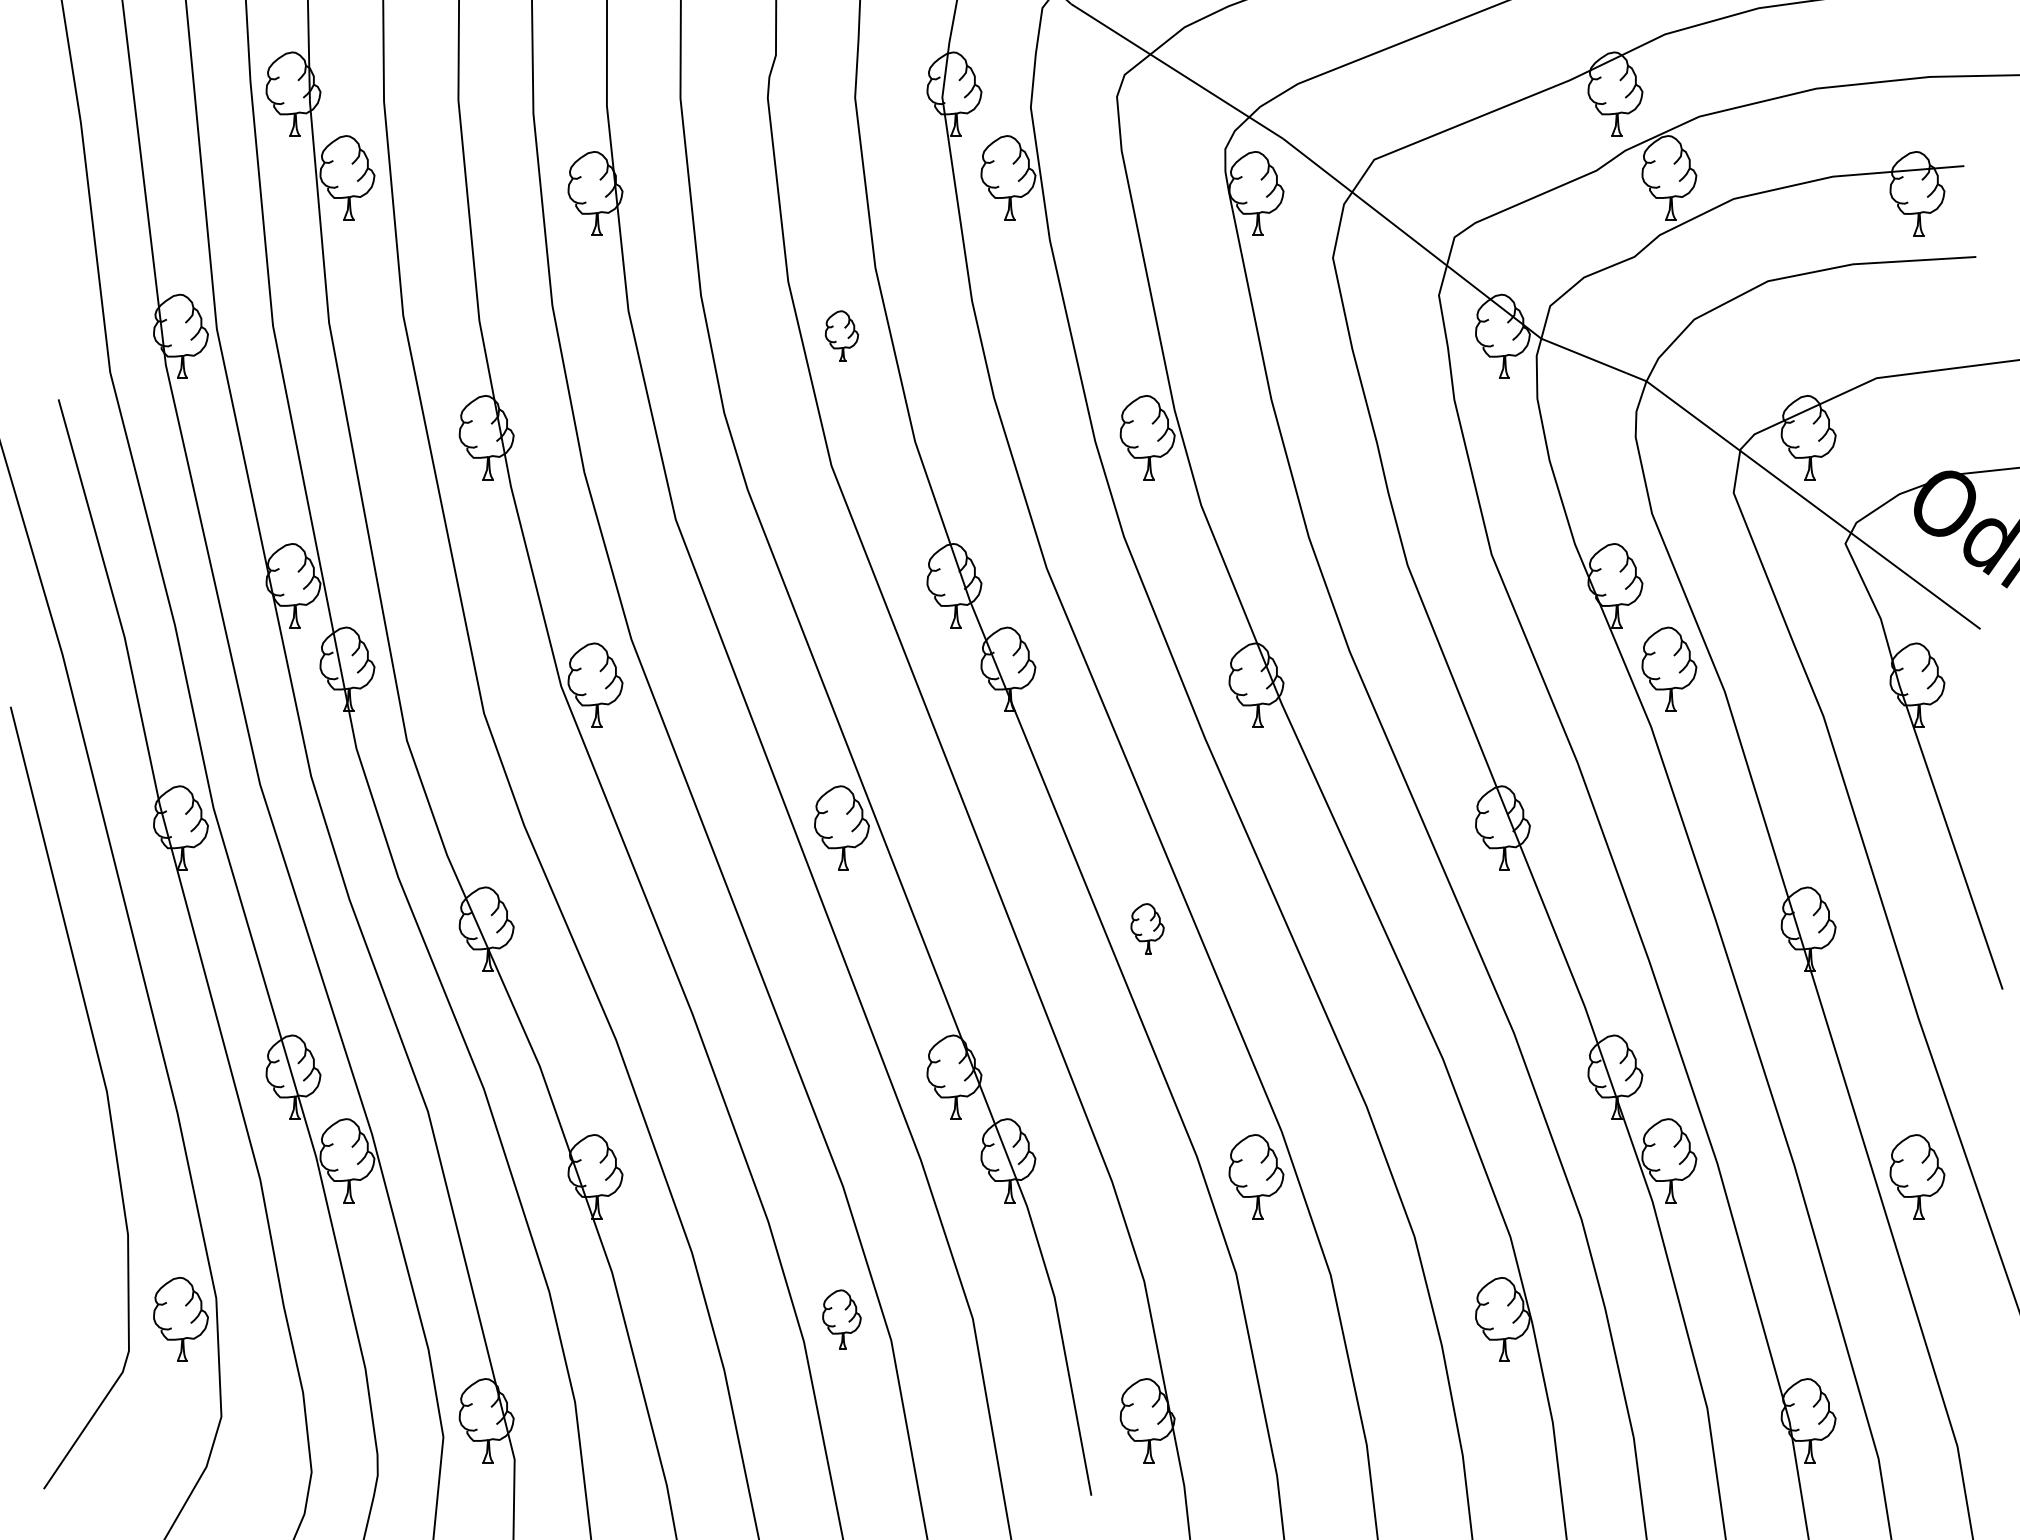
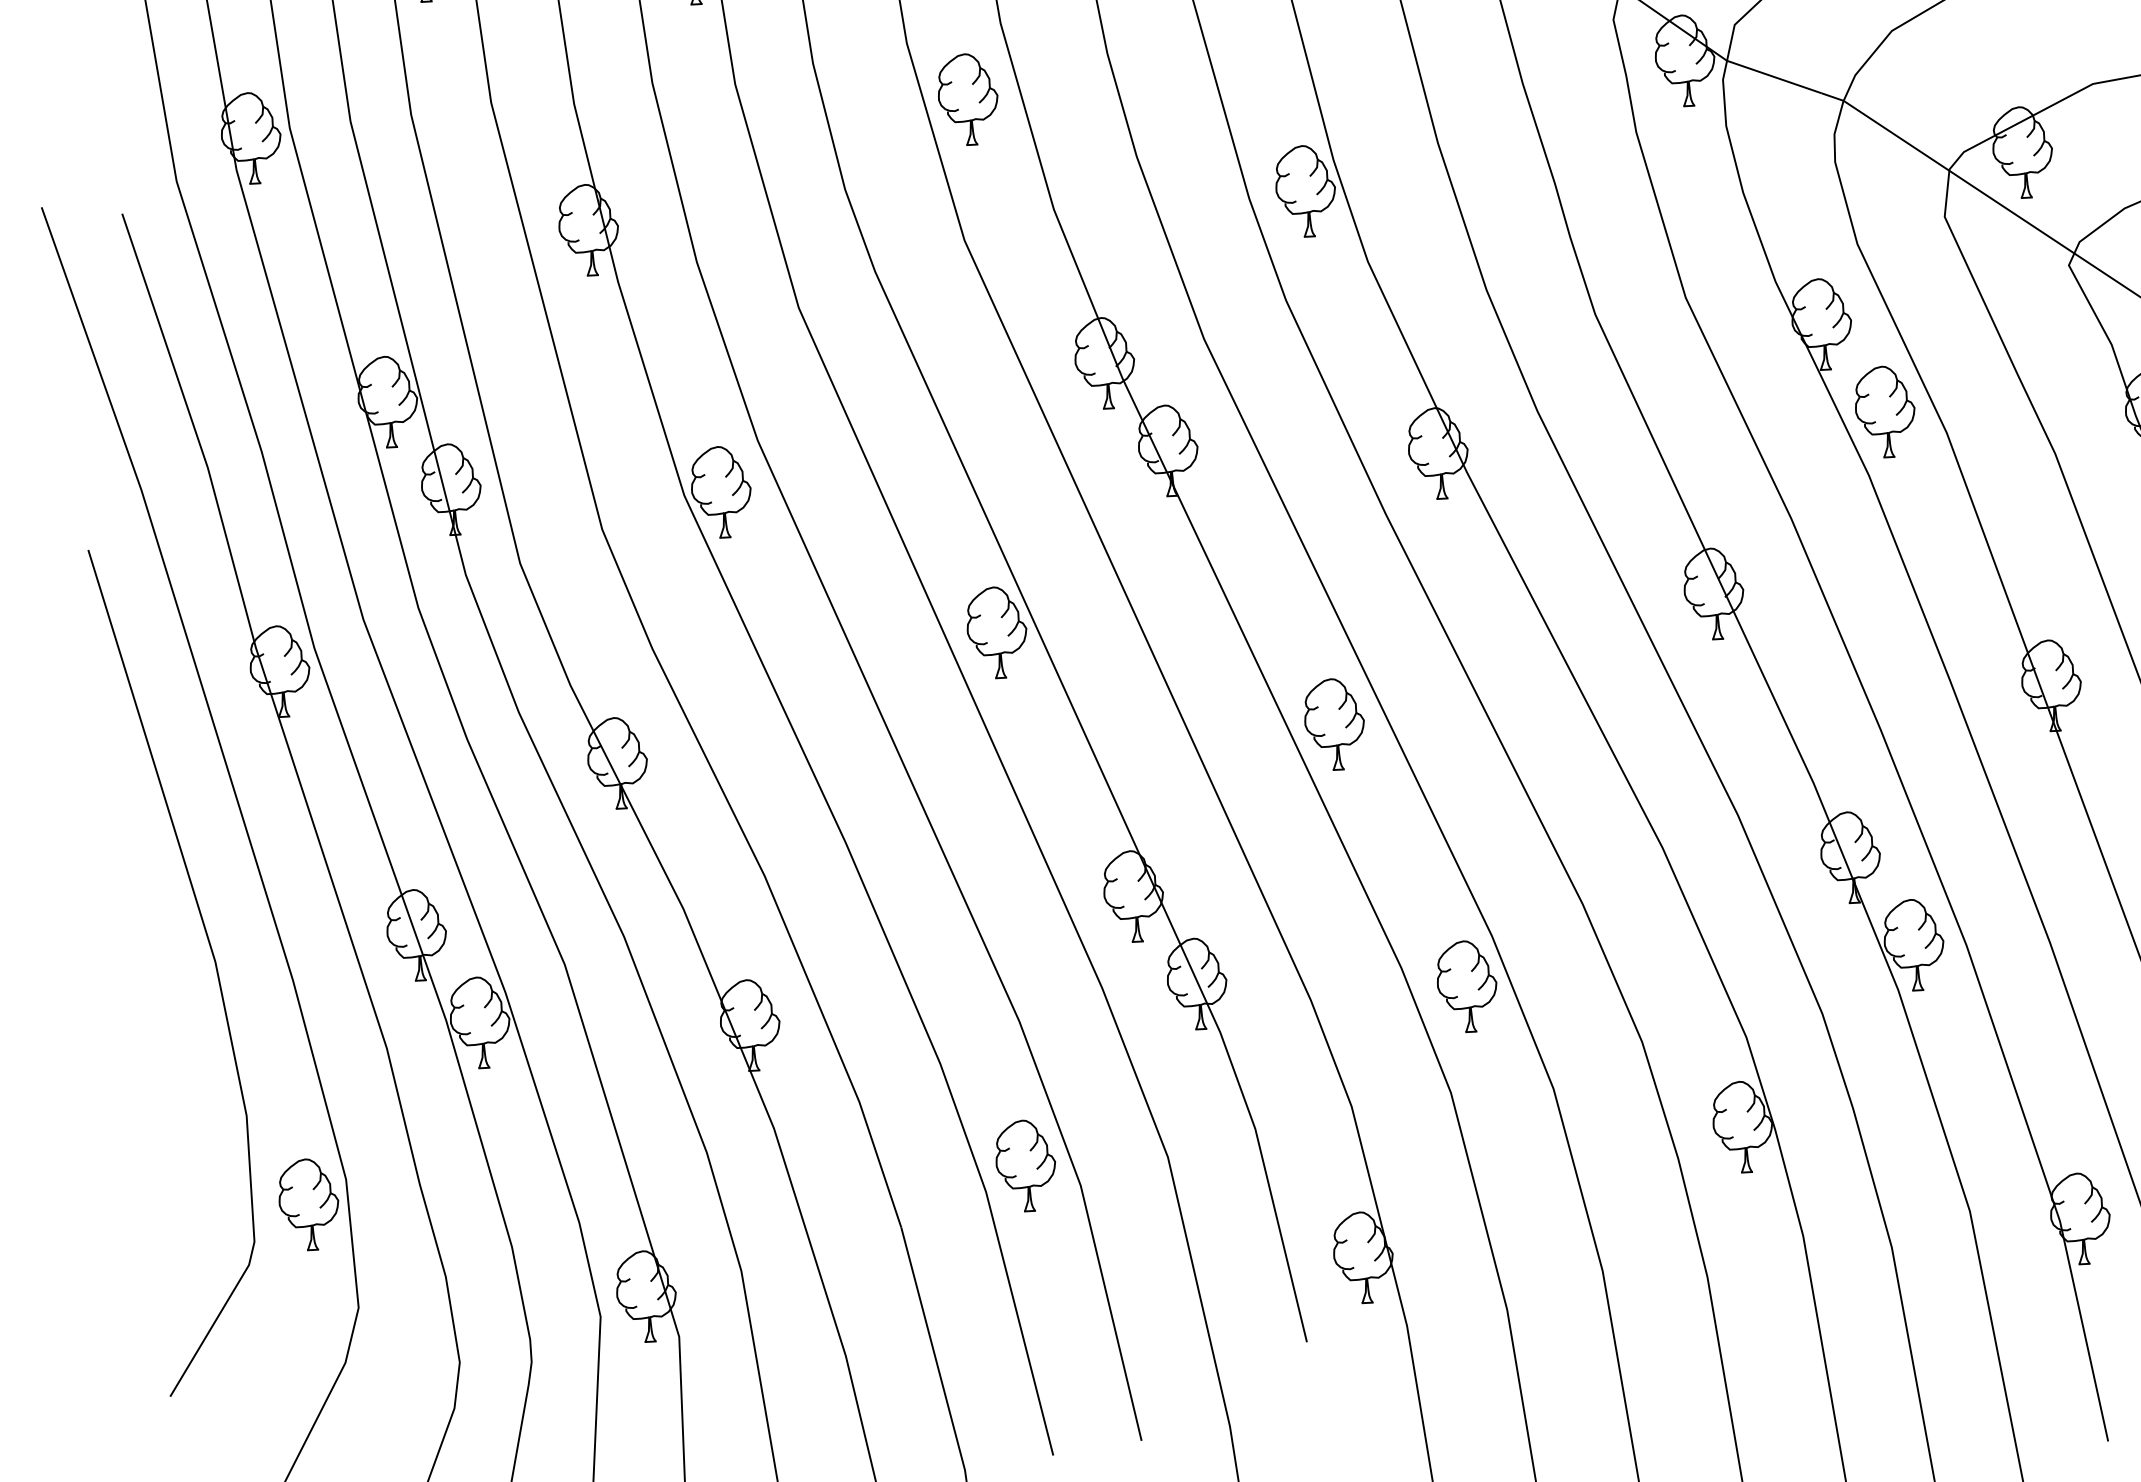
part: (841, 335) -> (967, 98), size x1.67
part: (1147, 928) -> (1334, 723), size x1.67
part: (841, 1319) -> (1025, 1165), size x1.43

